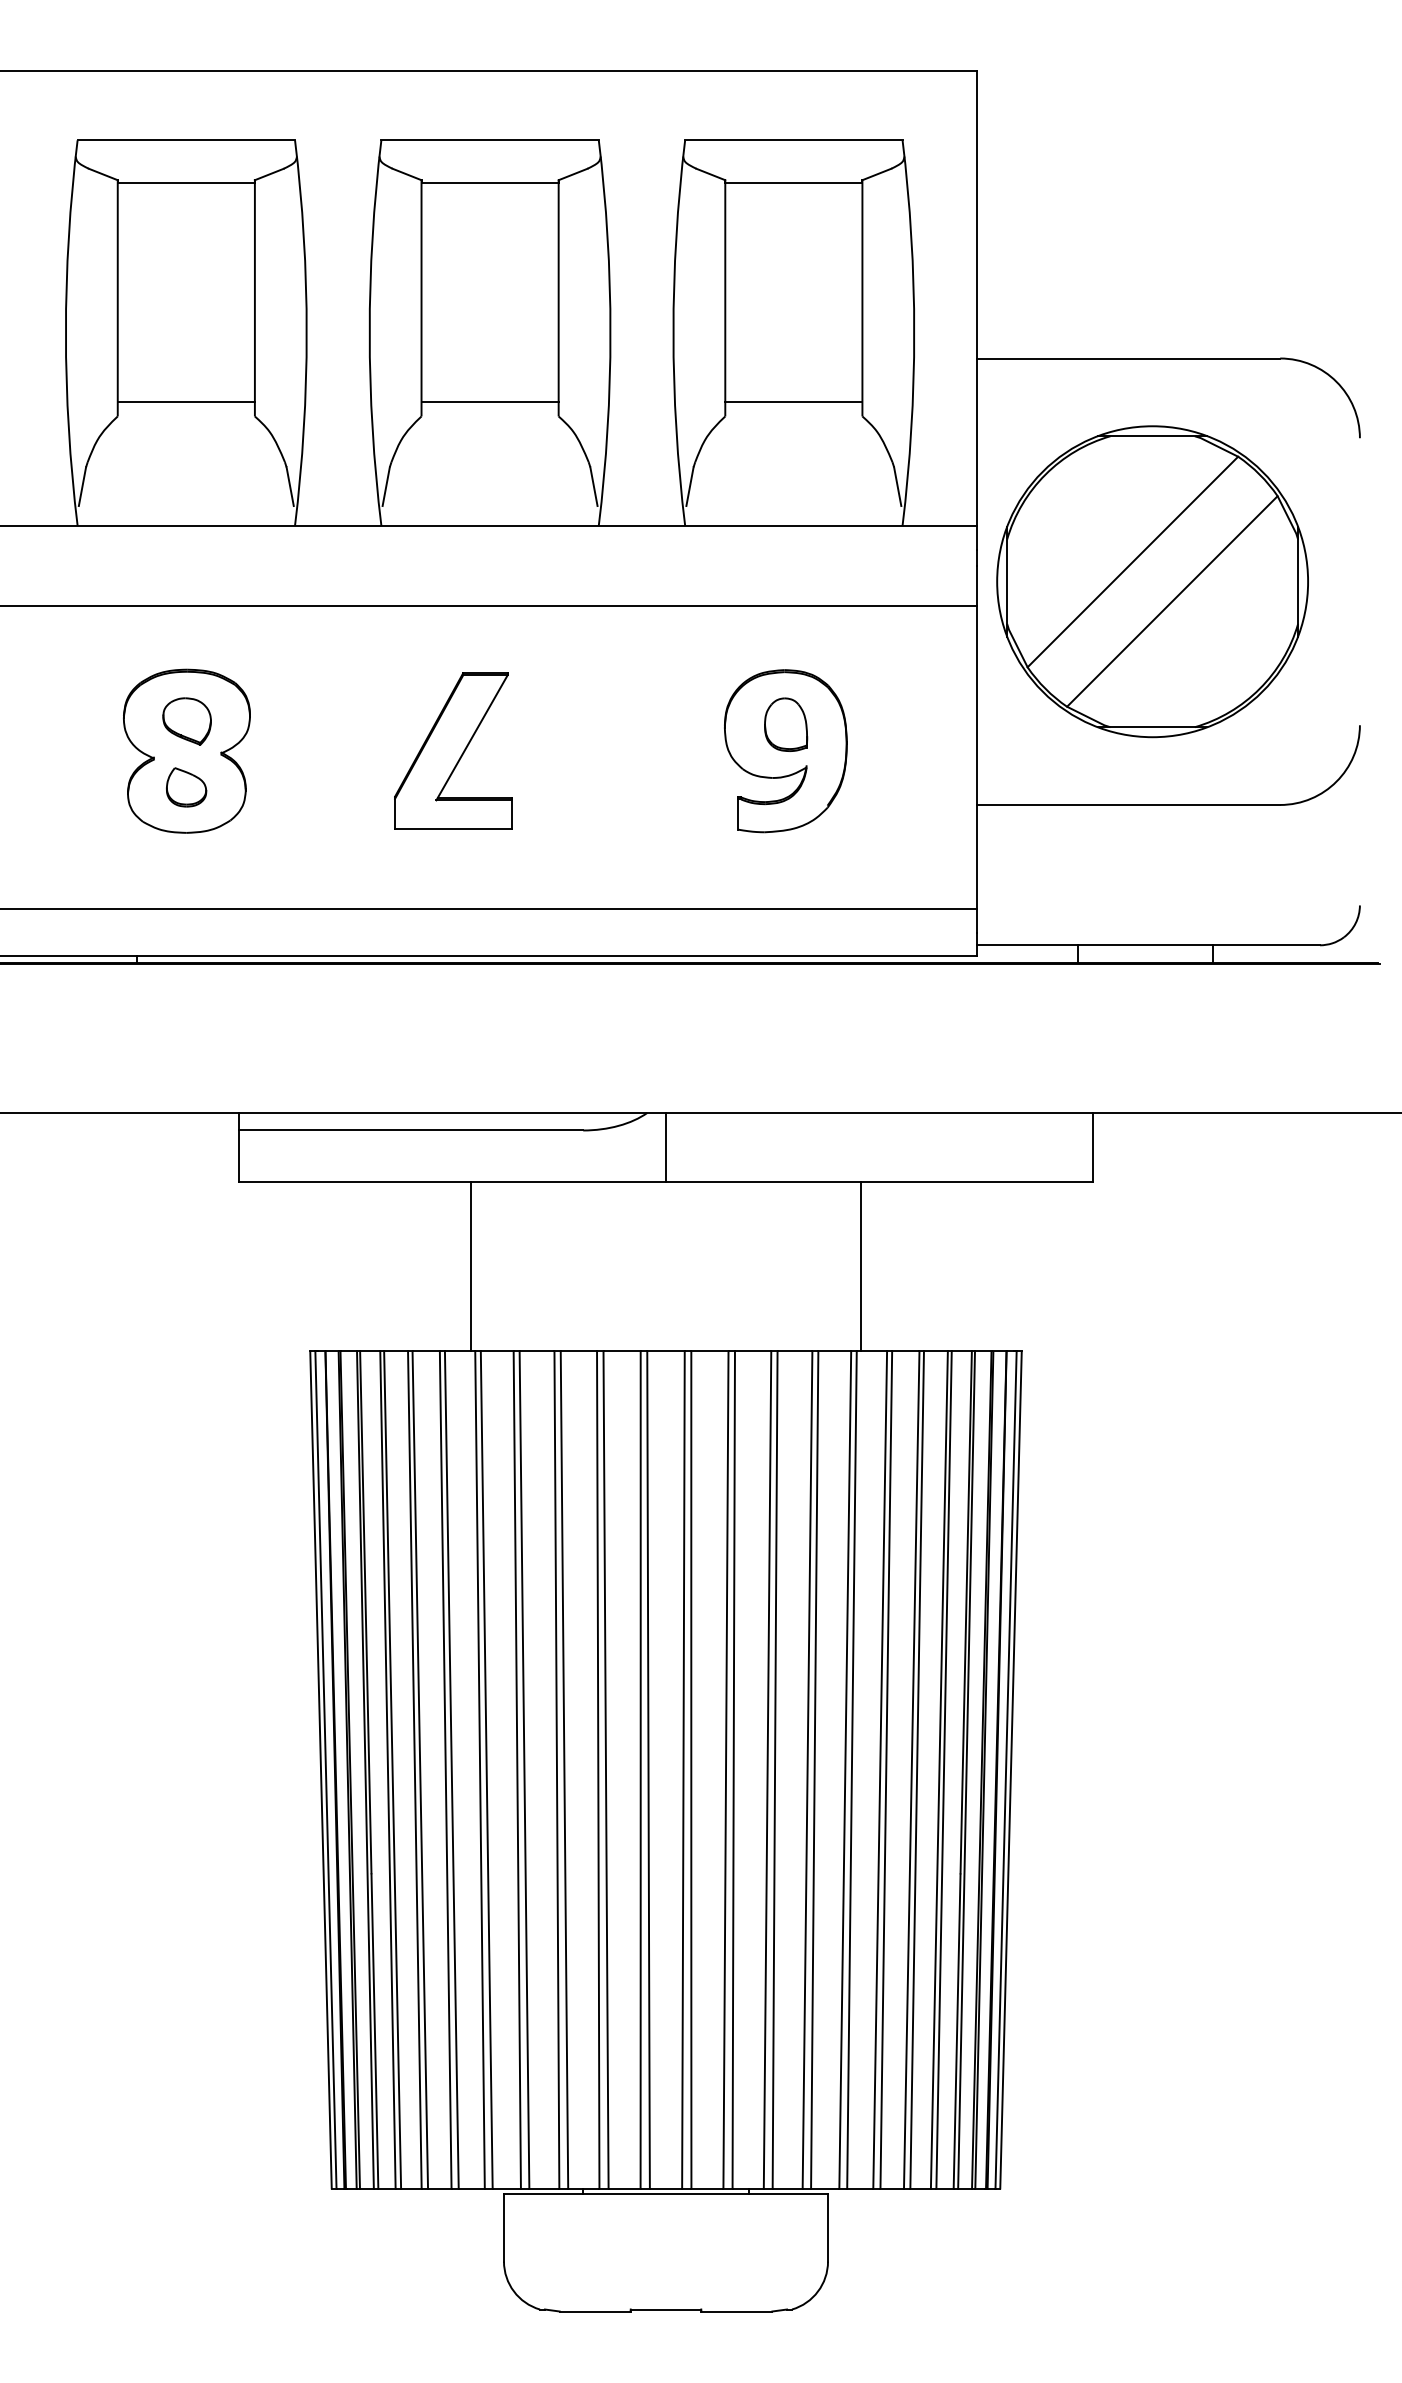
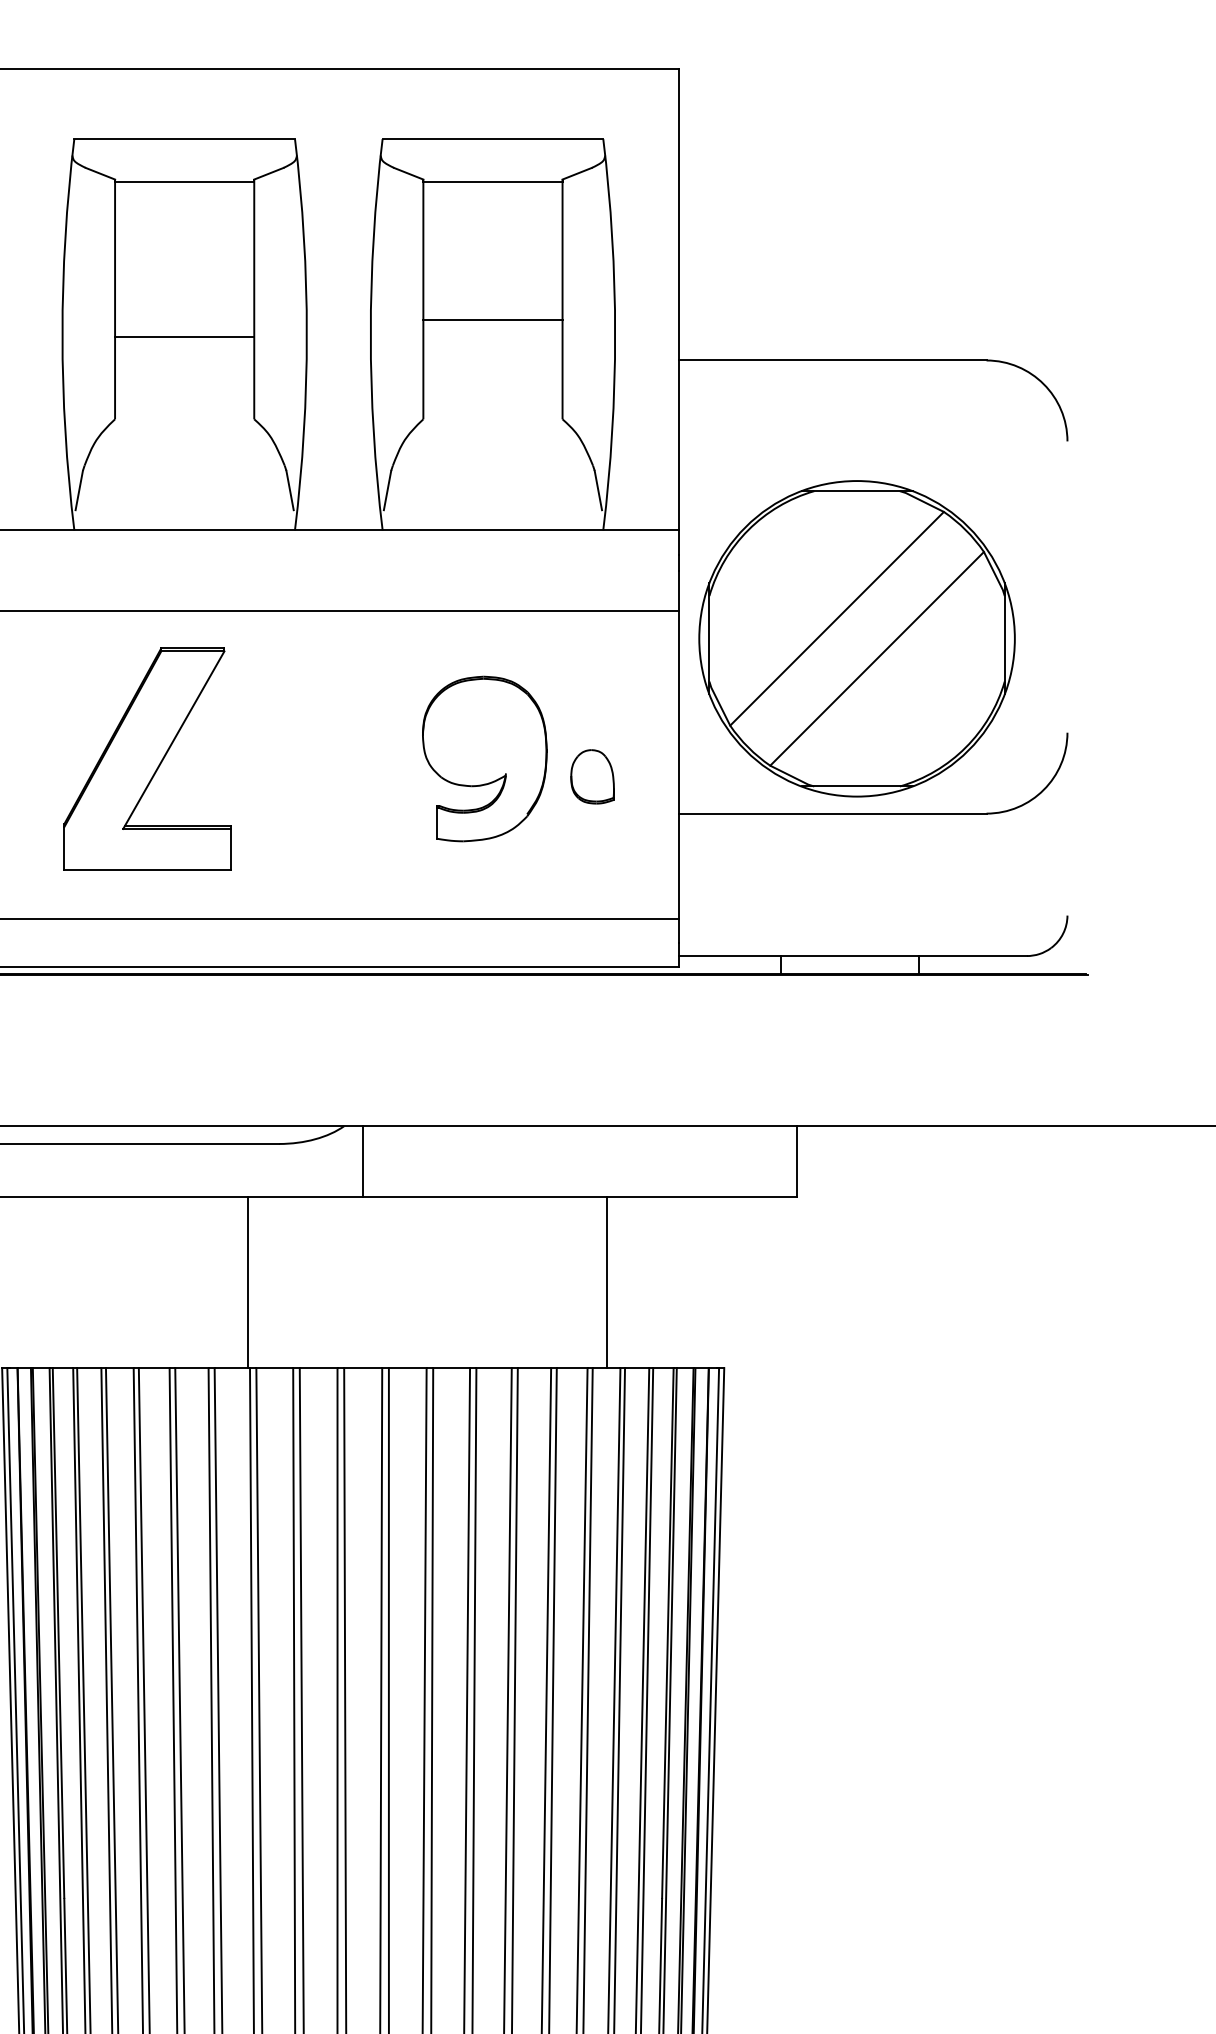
line: (489, 402) -> (184, 337), moved
line: (793, 402) -> (492, 319), moved
part: (1152, 581) -> (856, 638), moved
part: (786, 724) -> (593, 776), moved
part: (453, 750) -> (147, 758), size x1.4
line: (470, 1266) -> (248, 1282), moved
line: (861, 1266) -> (607, 1282), moved

